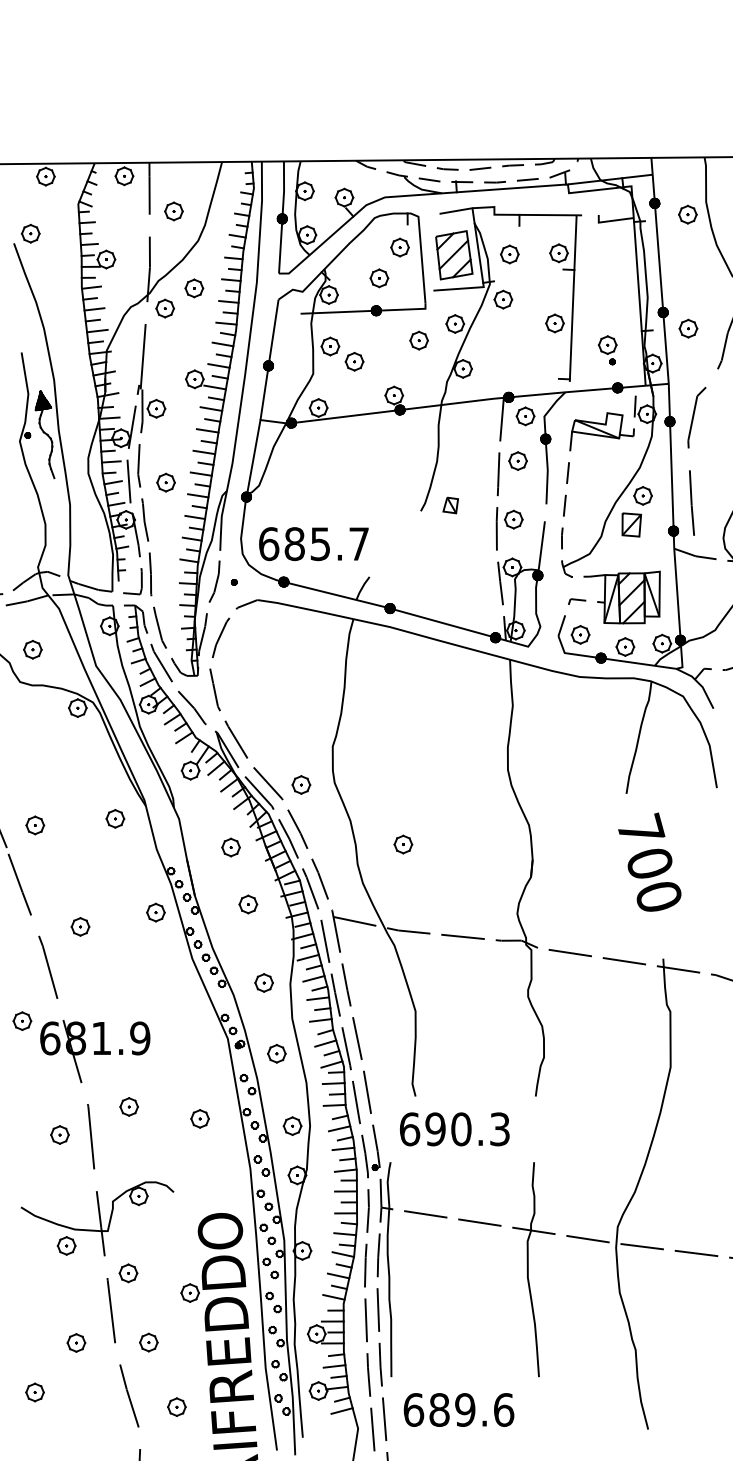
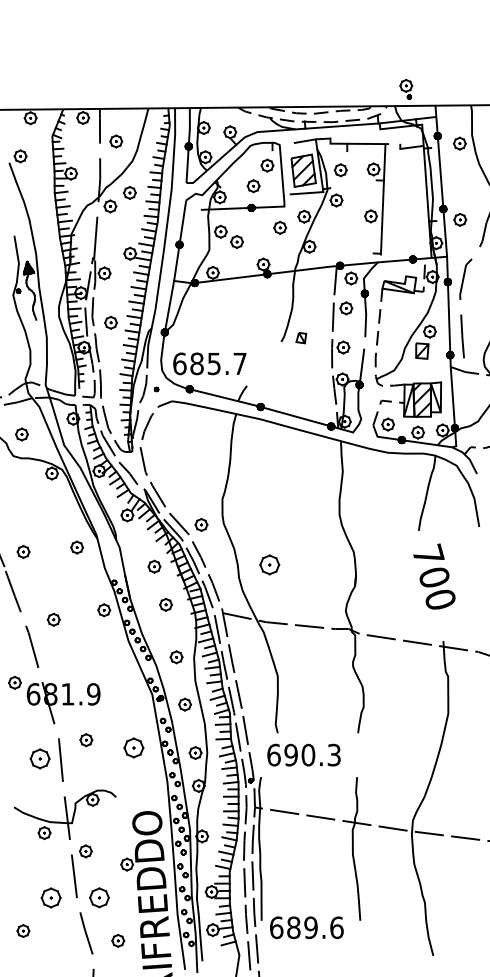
part: (608, 350) -> (406, 89), moved
part: (403, 844) -> (269, 564), size x1.6
part: (199, 1119) -> (133, 748), size x1.6
part: (59, 1134) -> (39, 758), size x1.6
part: (75, 1342) -> (50, 897), size x1.6
part: (148, 1342) -> (99, 897), size x1.6
text: (458, 1409) -> (306, 927), moved

